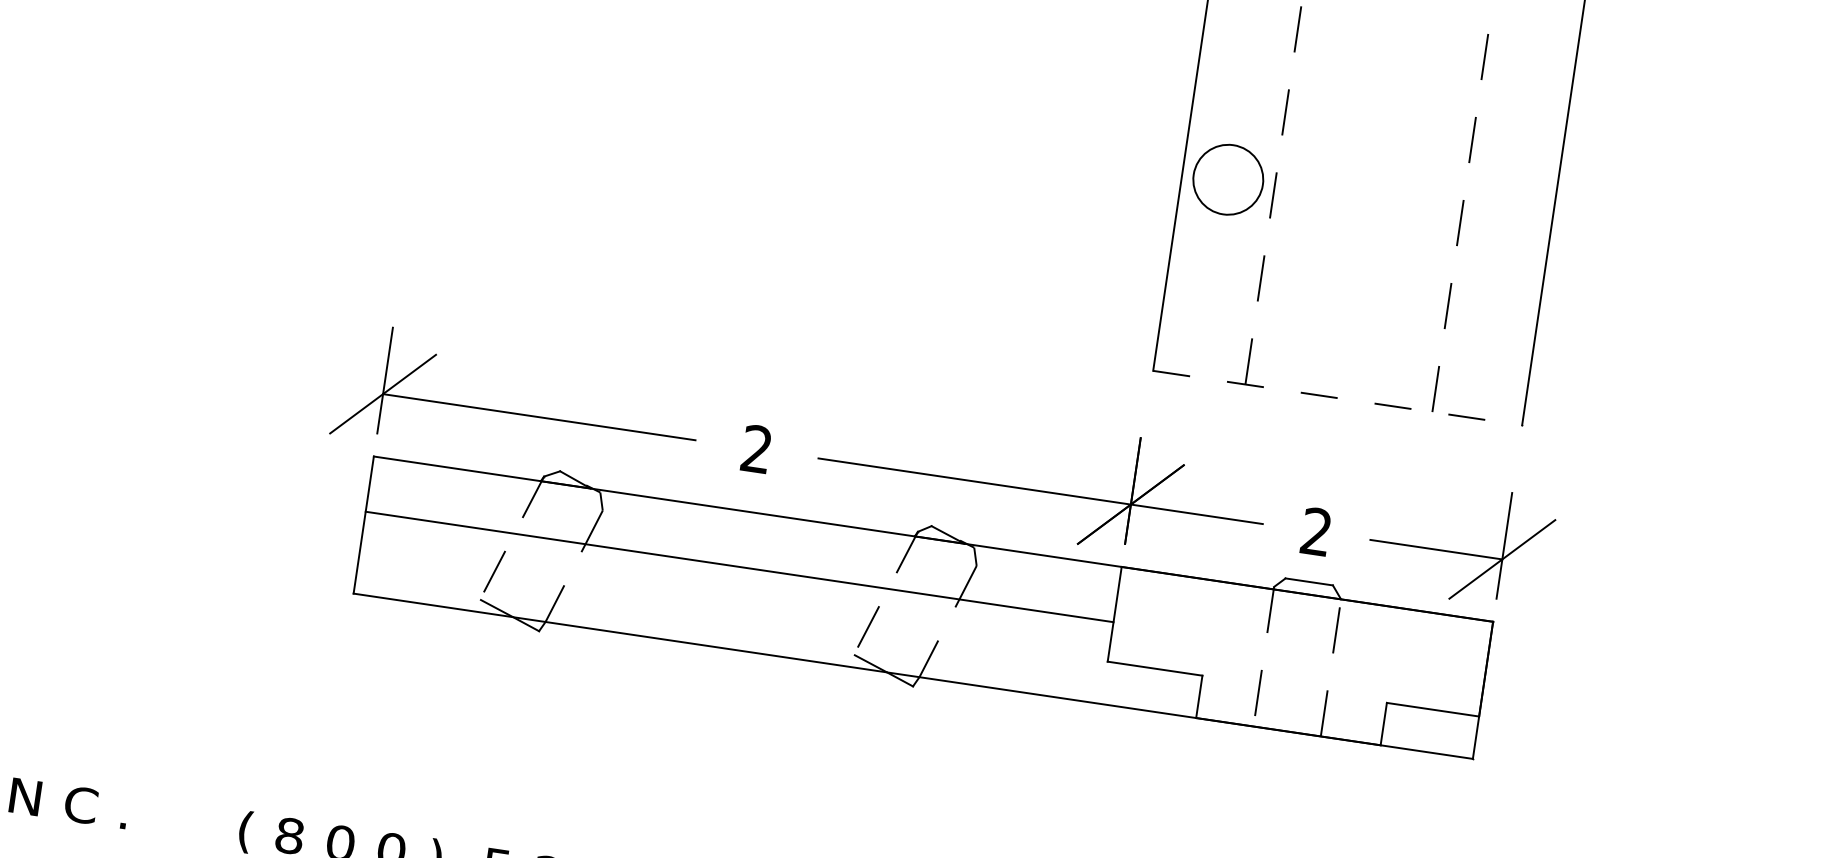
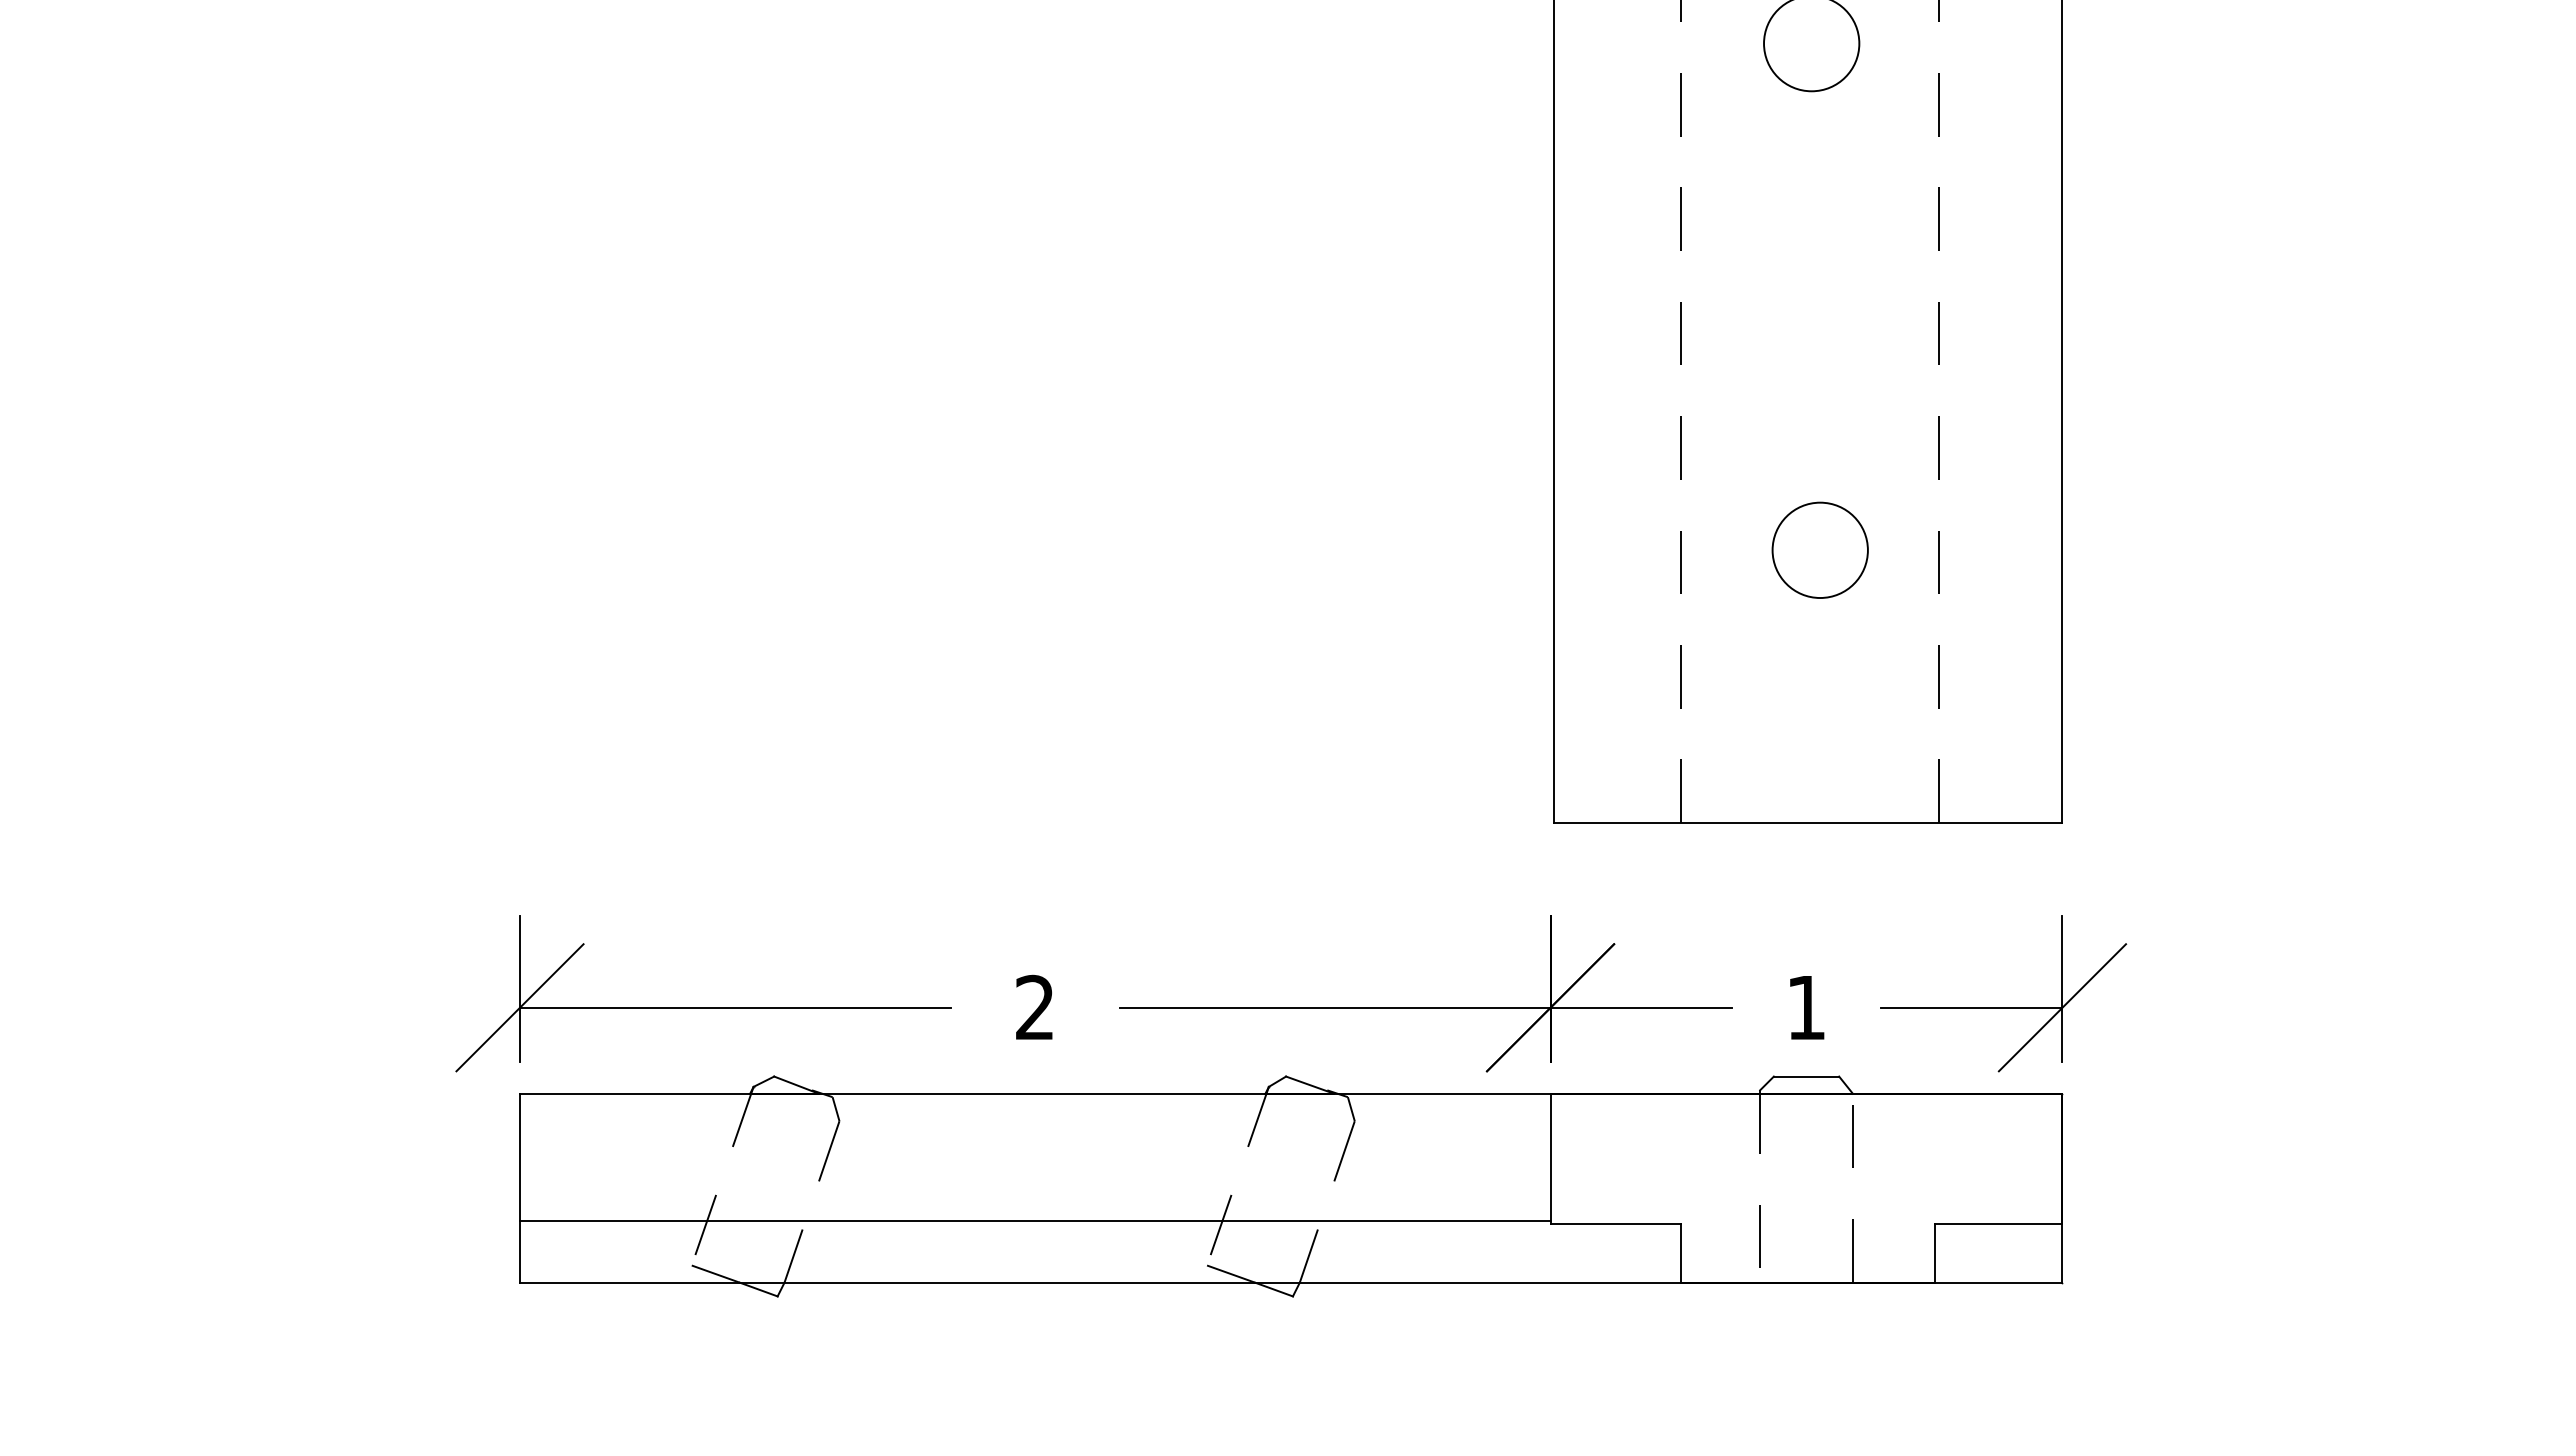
circle: (1227, 179) -> (1819, 549), moved
line: (1337, 398) -> (1808, 823), dashed -> solid
text: (1316, 530) -> (1805, 1006), 2 -> 1
line: (739, 566) -> (1035, 1220), moved

